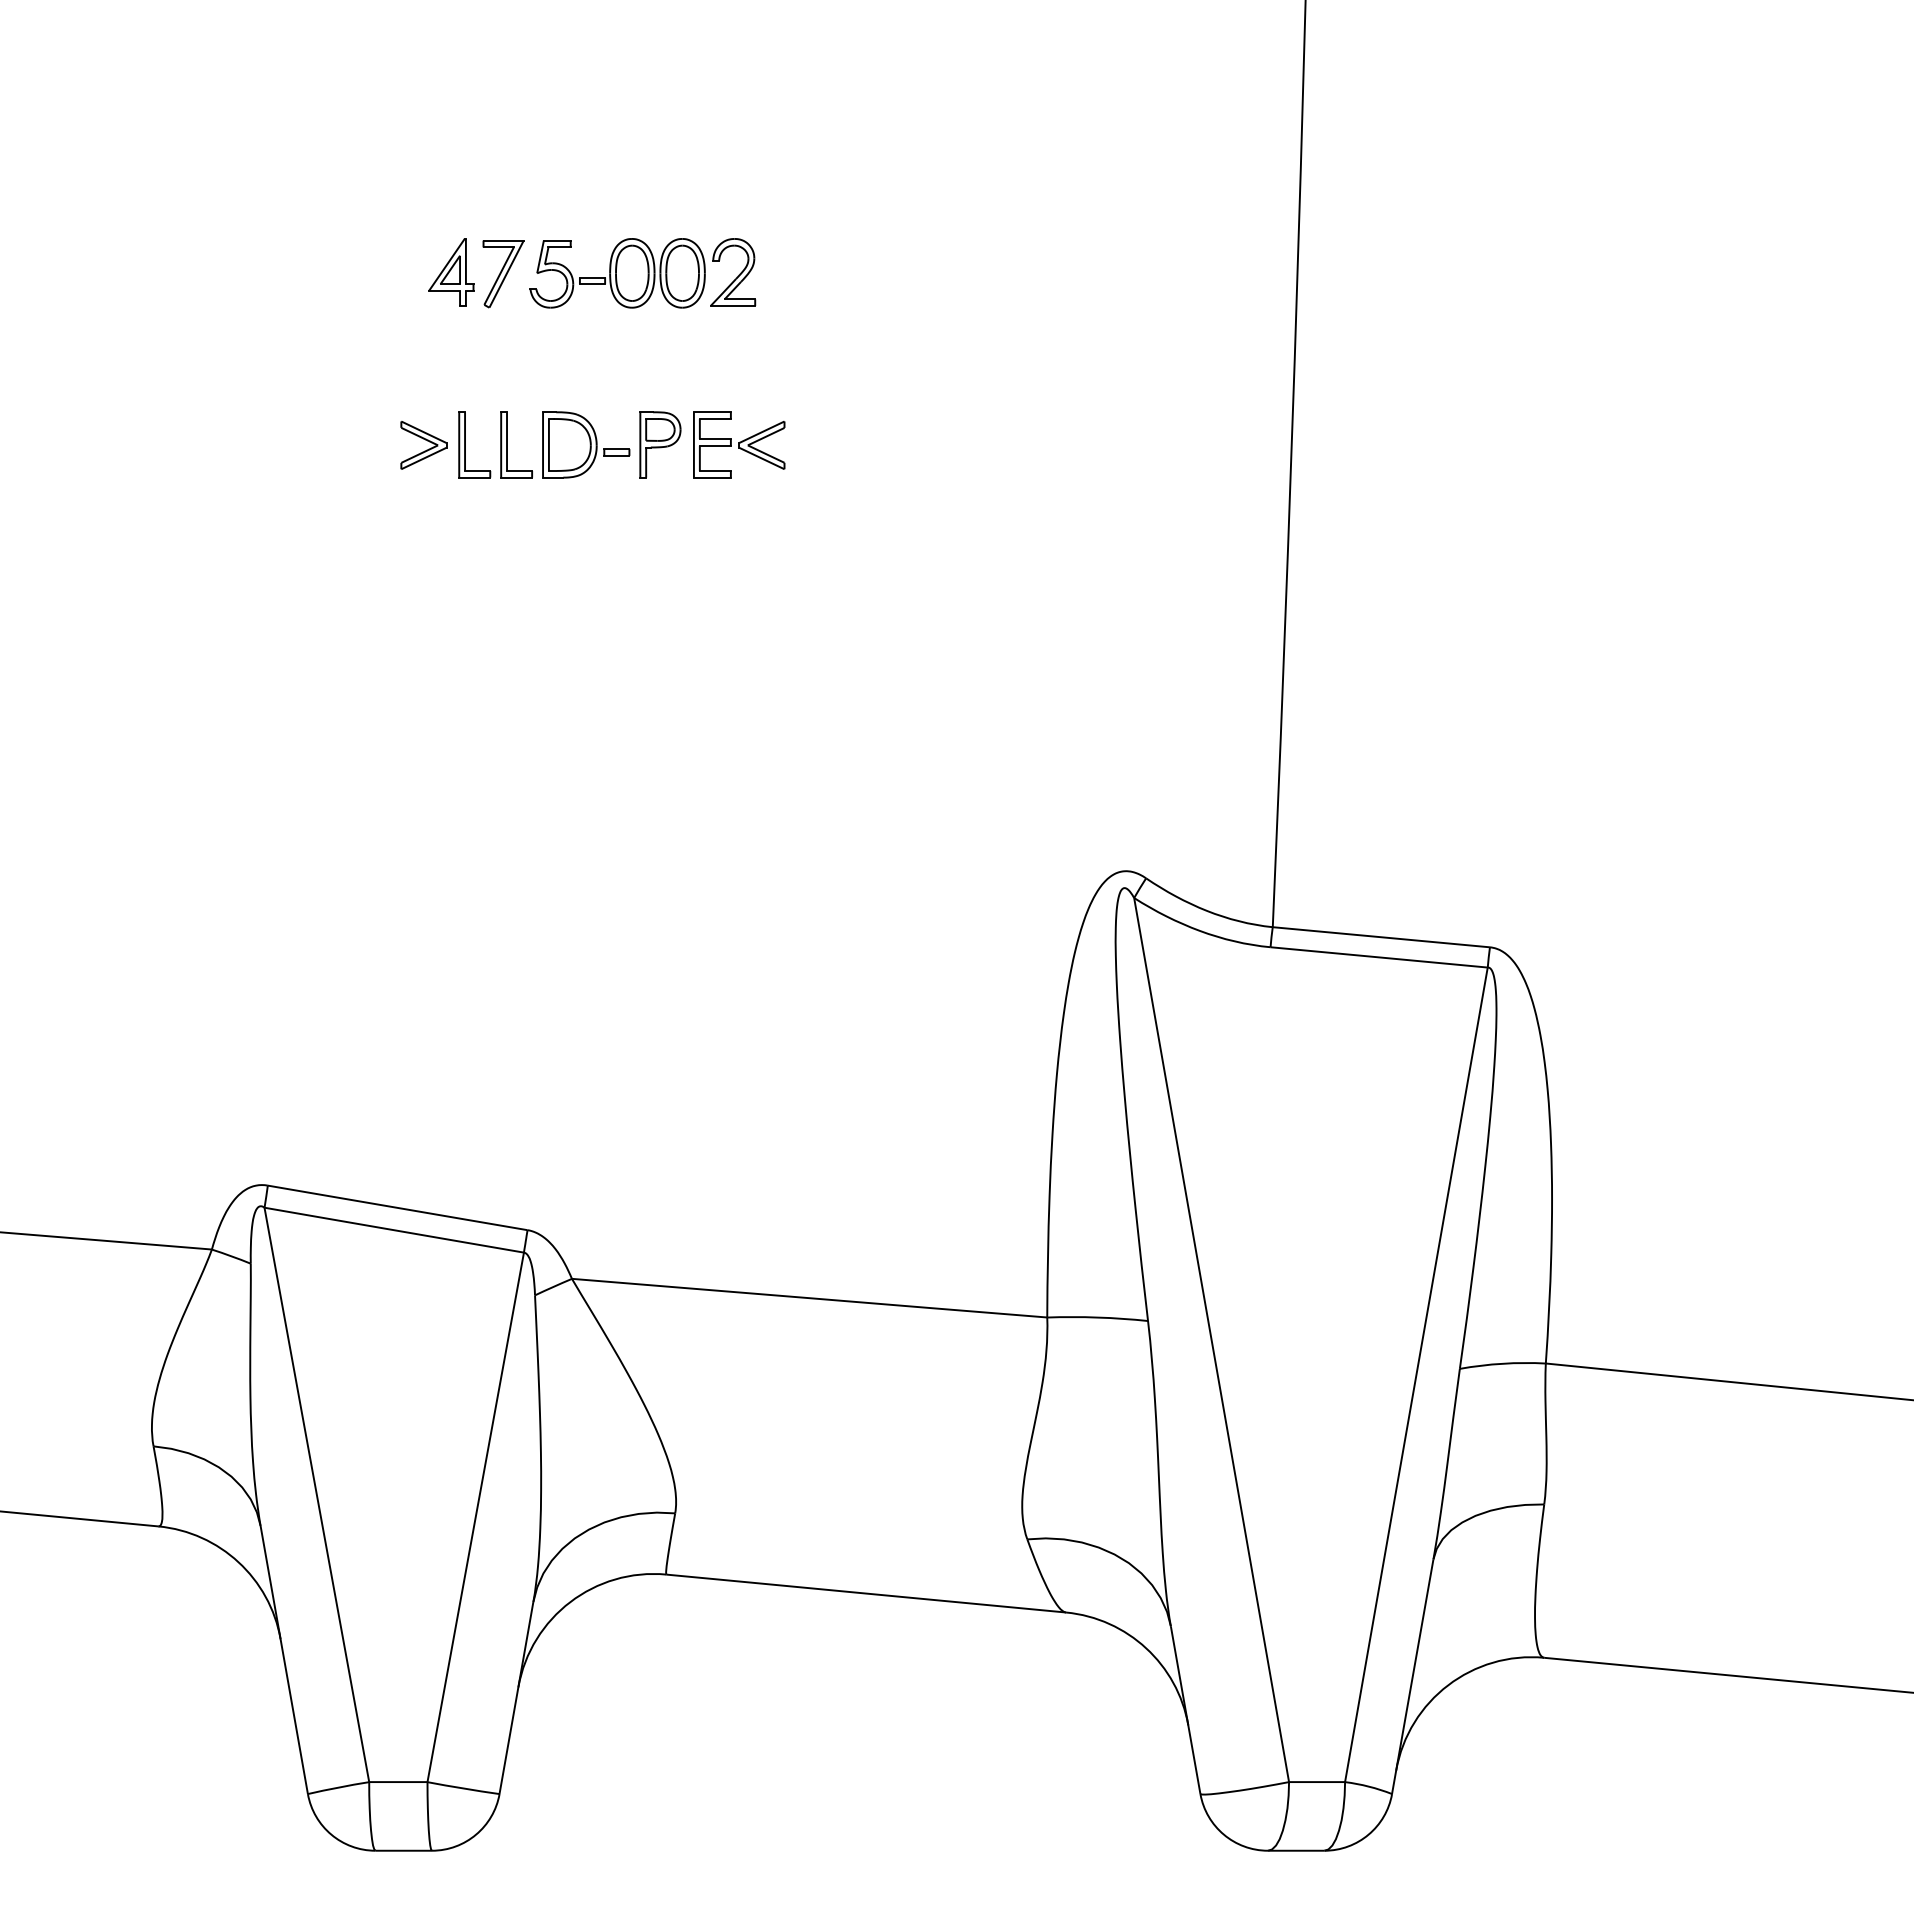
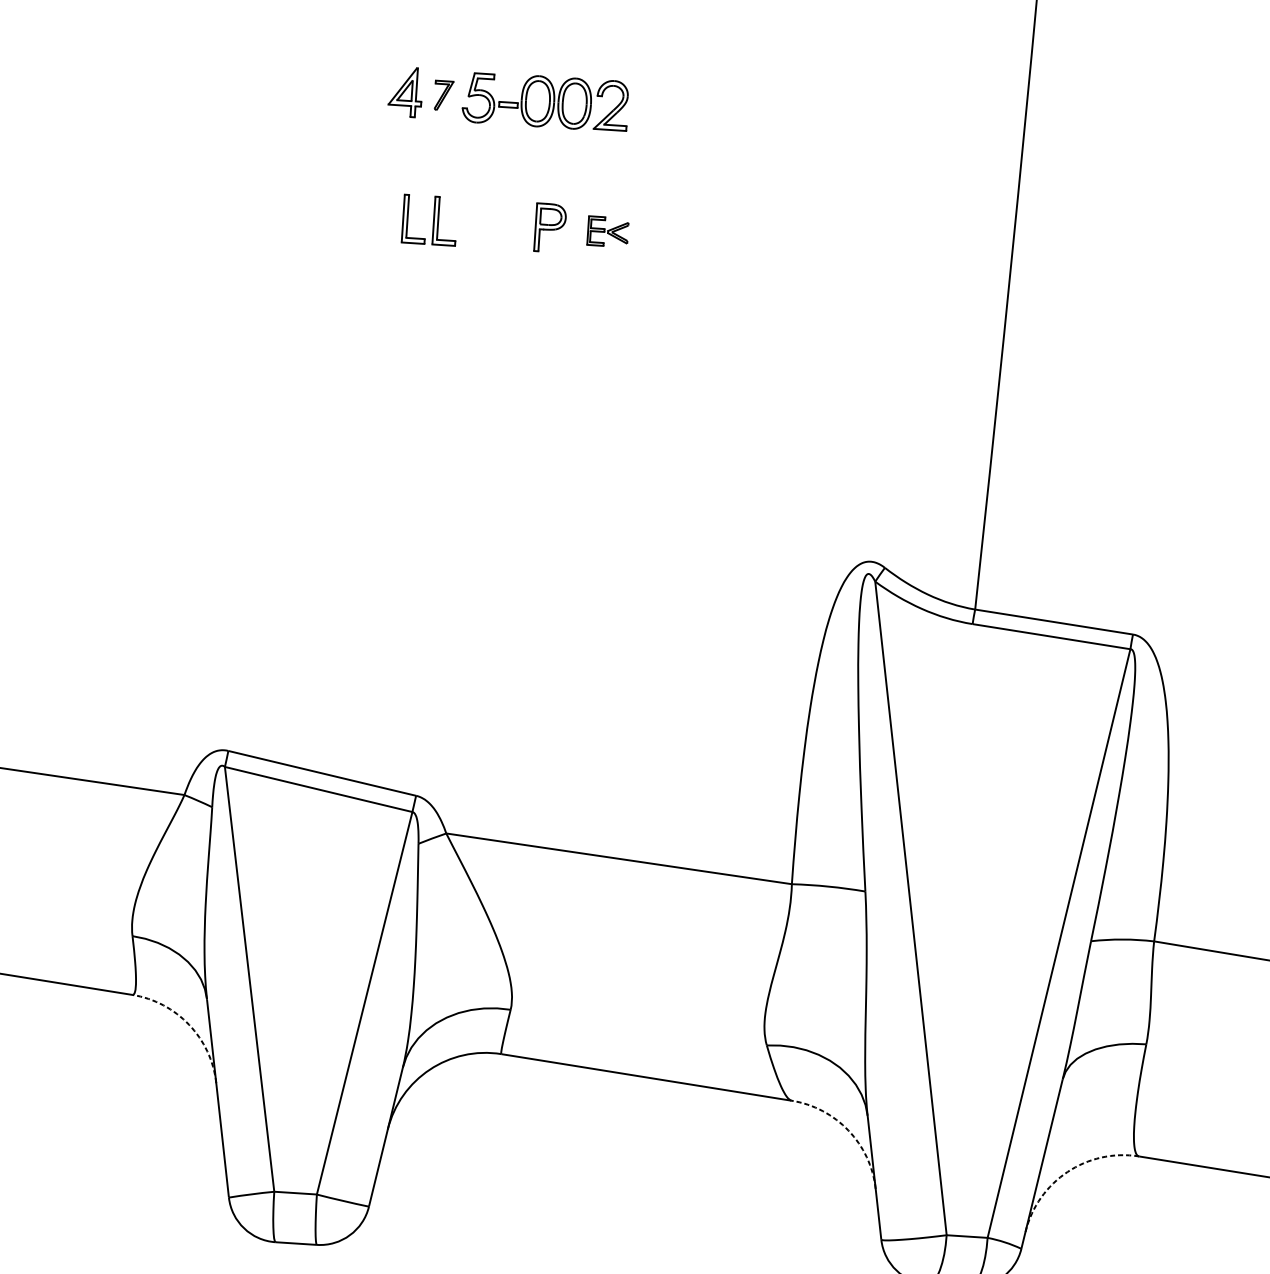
part: (503, 274) -> (443, 96), size x0.6
part: (586, 444) -> (496, 224), removed
part: (739, 444) -> (608, 231), size x0.6
part: (423, 445) -> (377, 217), removed
arc: (238, 1562) -> (189, 1025), solid -> dashed
arc: (1146, 1648) -> (848, 1130), solid -> dashed
arc: (1448, 1685) -> (1067, 1172), solid -> dashed

